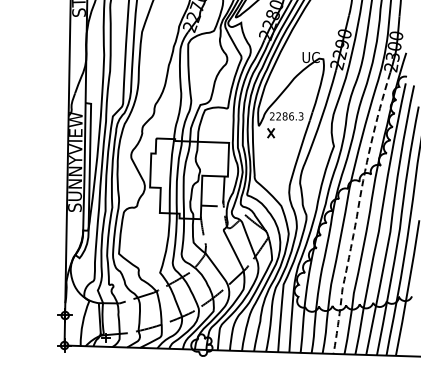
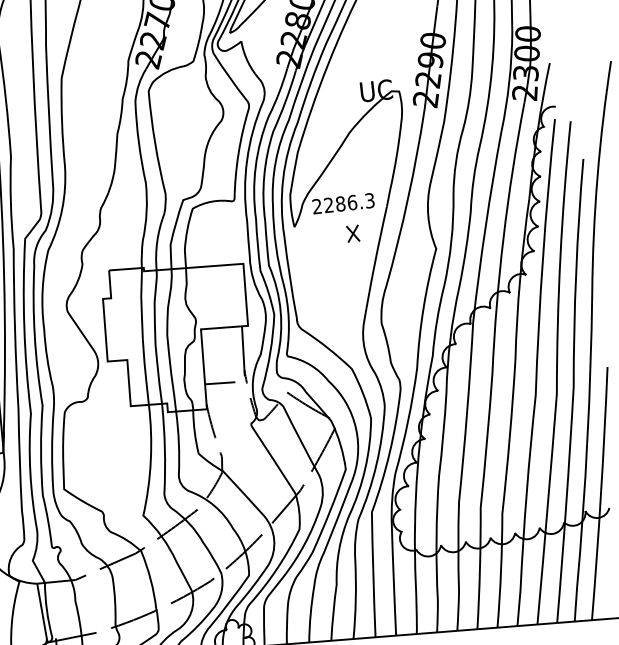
part: (271, 133) -> (353, 234), moved
line: (357, 213) -> (492, 367), dashed -> solid

